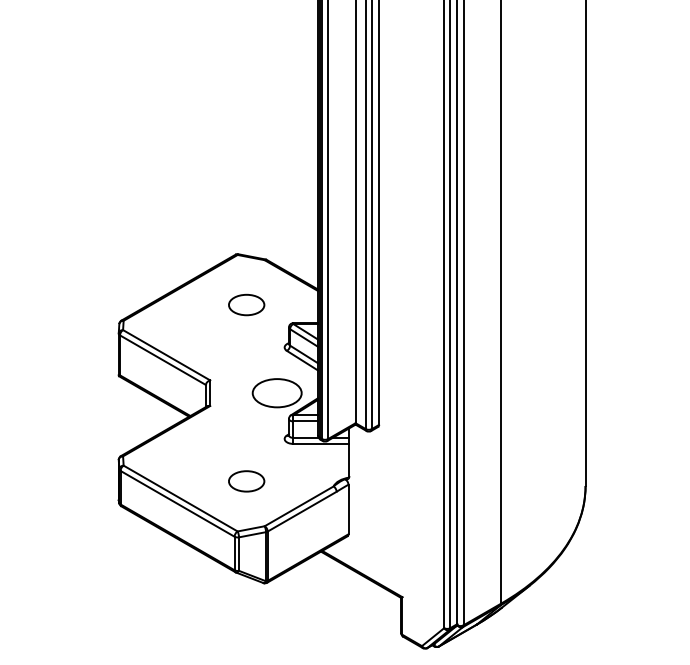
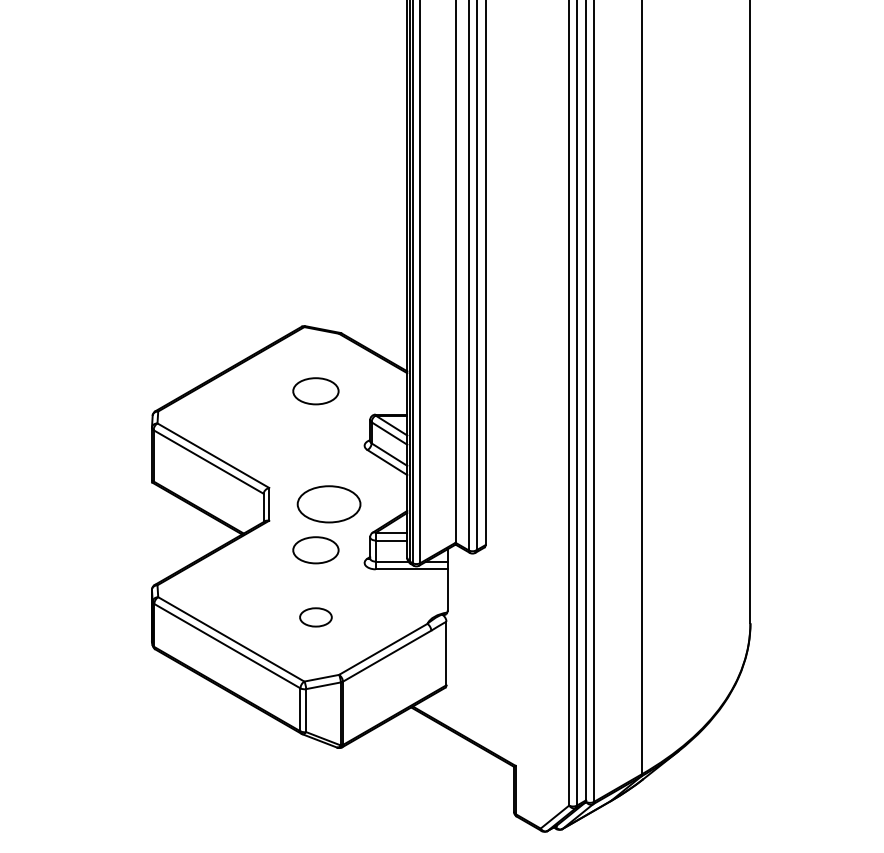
part: (276, 393) -> (328, 504), moved
part: (246, 429) -> (315, 550), added
part: (246, 481) -> (315, 617), size x0.7

